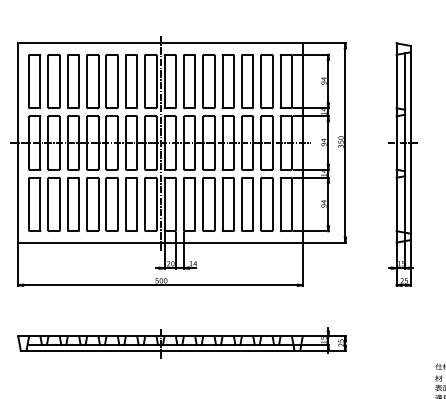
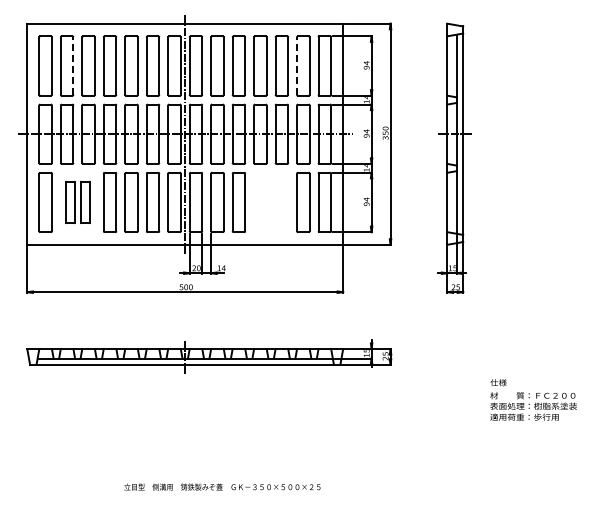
line: (59, 81) -> (73, 66), solid -> dashed
line: (261, 81) -> (297, 66), solid -> dashed
part: (63, 204) -> (77, 202), size x0.7
part: (237, 204) -> (270, 202), removed

